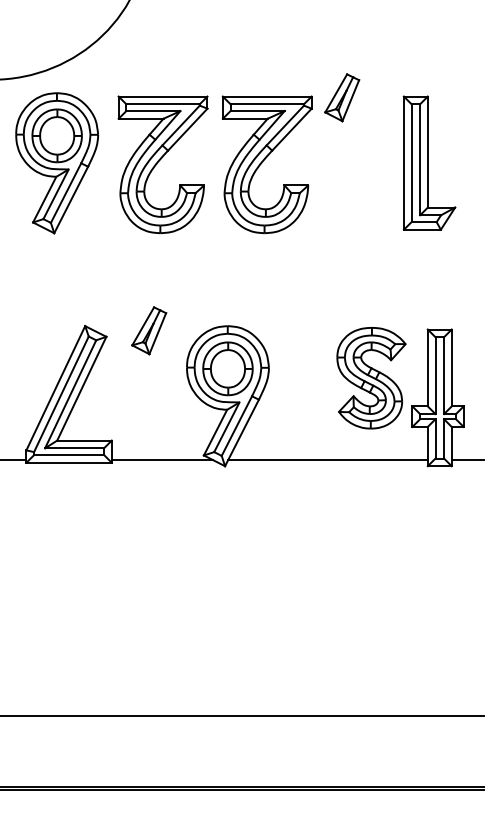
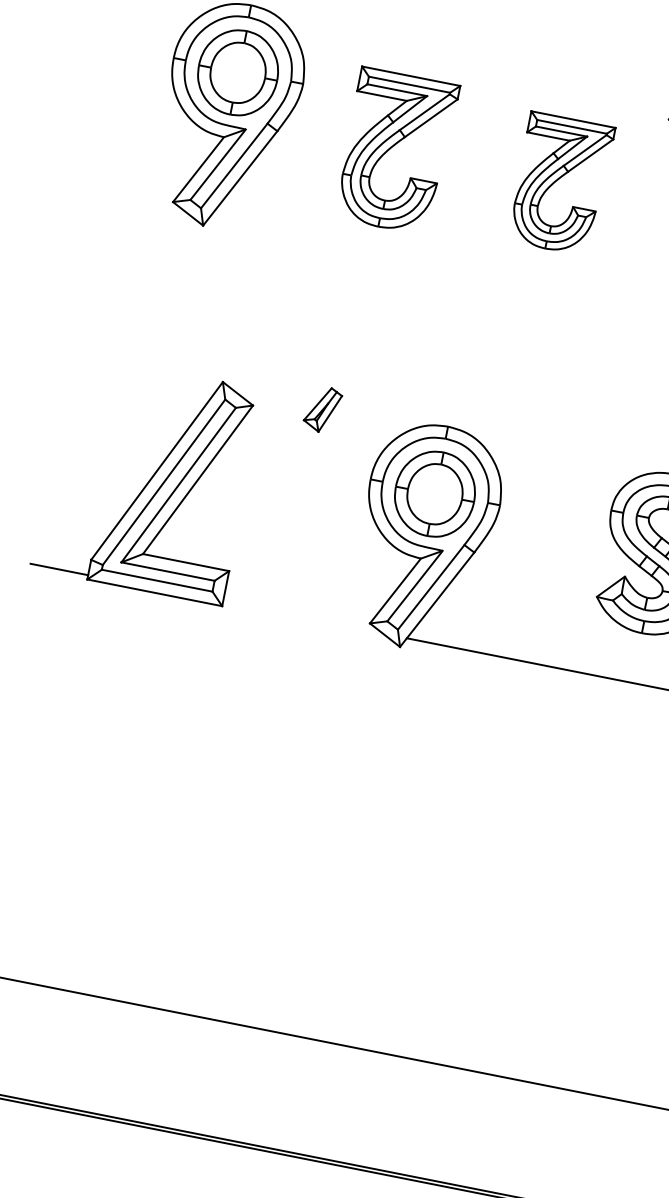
part: (162, 164) -> (395, 150), size x0.7
part: (266, 164) -> (559, 183), size x0.6
part: (149, 330) -> (323, 409), size x0.6
line: (162, 460) -> (302, 618), removed

